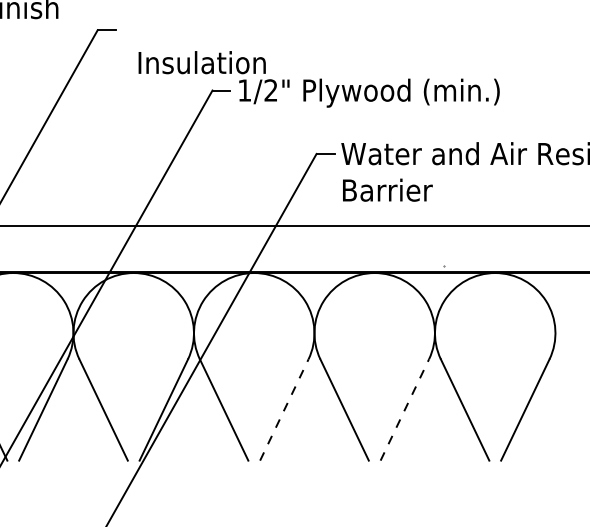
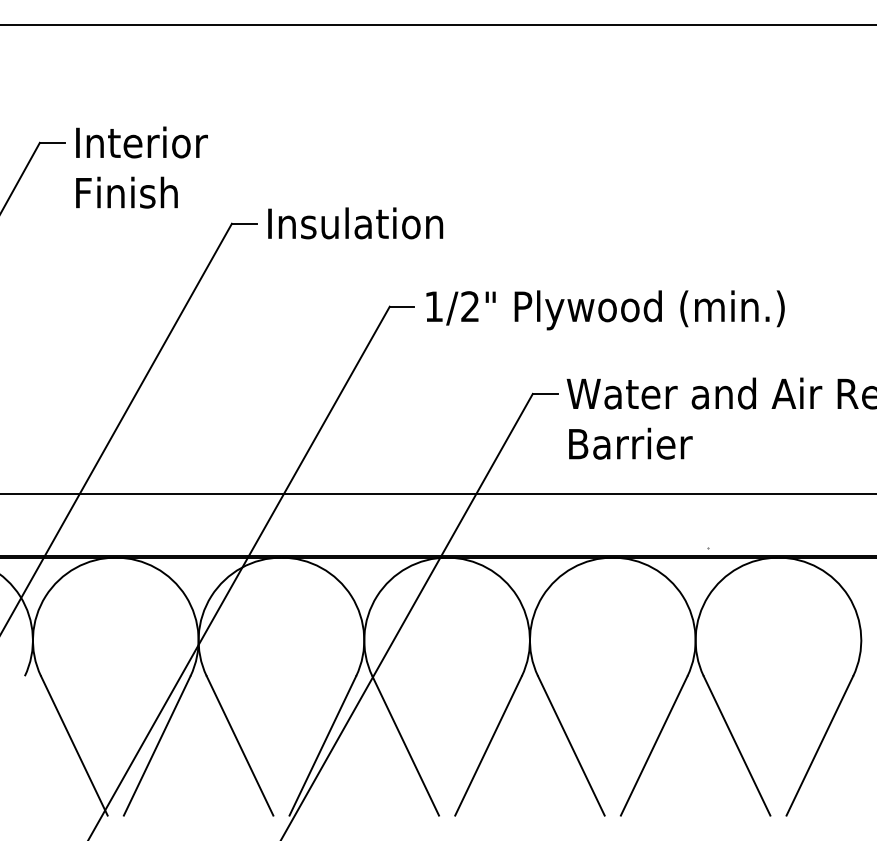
text: (202, 62) -> (355, 223), moved
line: (284, 409) -> (488, 745), dashed -> solid
line: (405, 409) -> (654, 745), dashed -> solid

